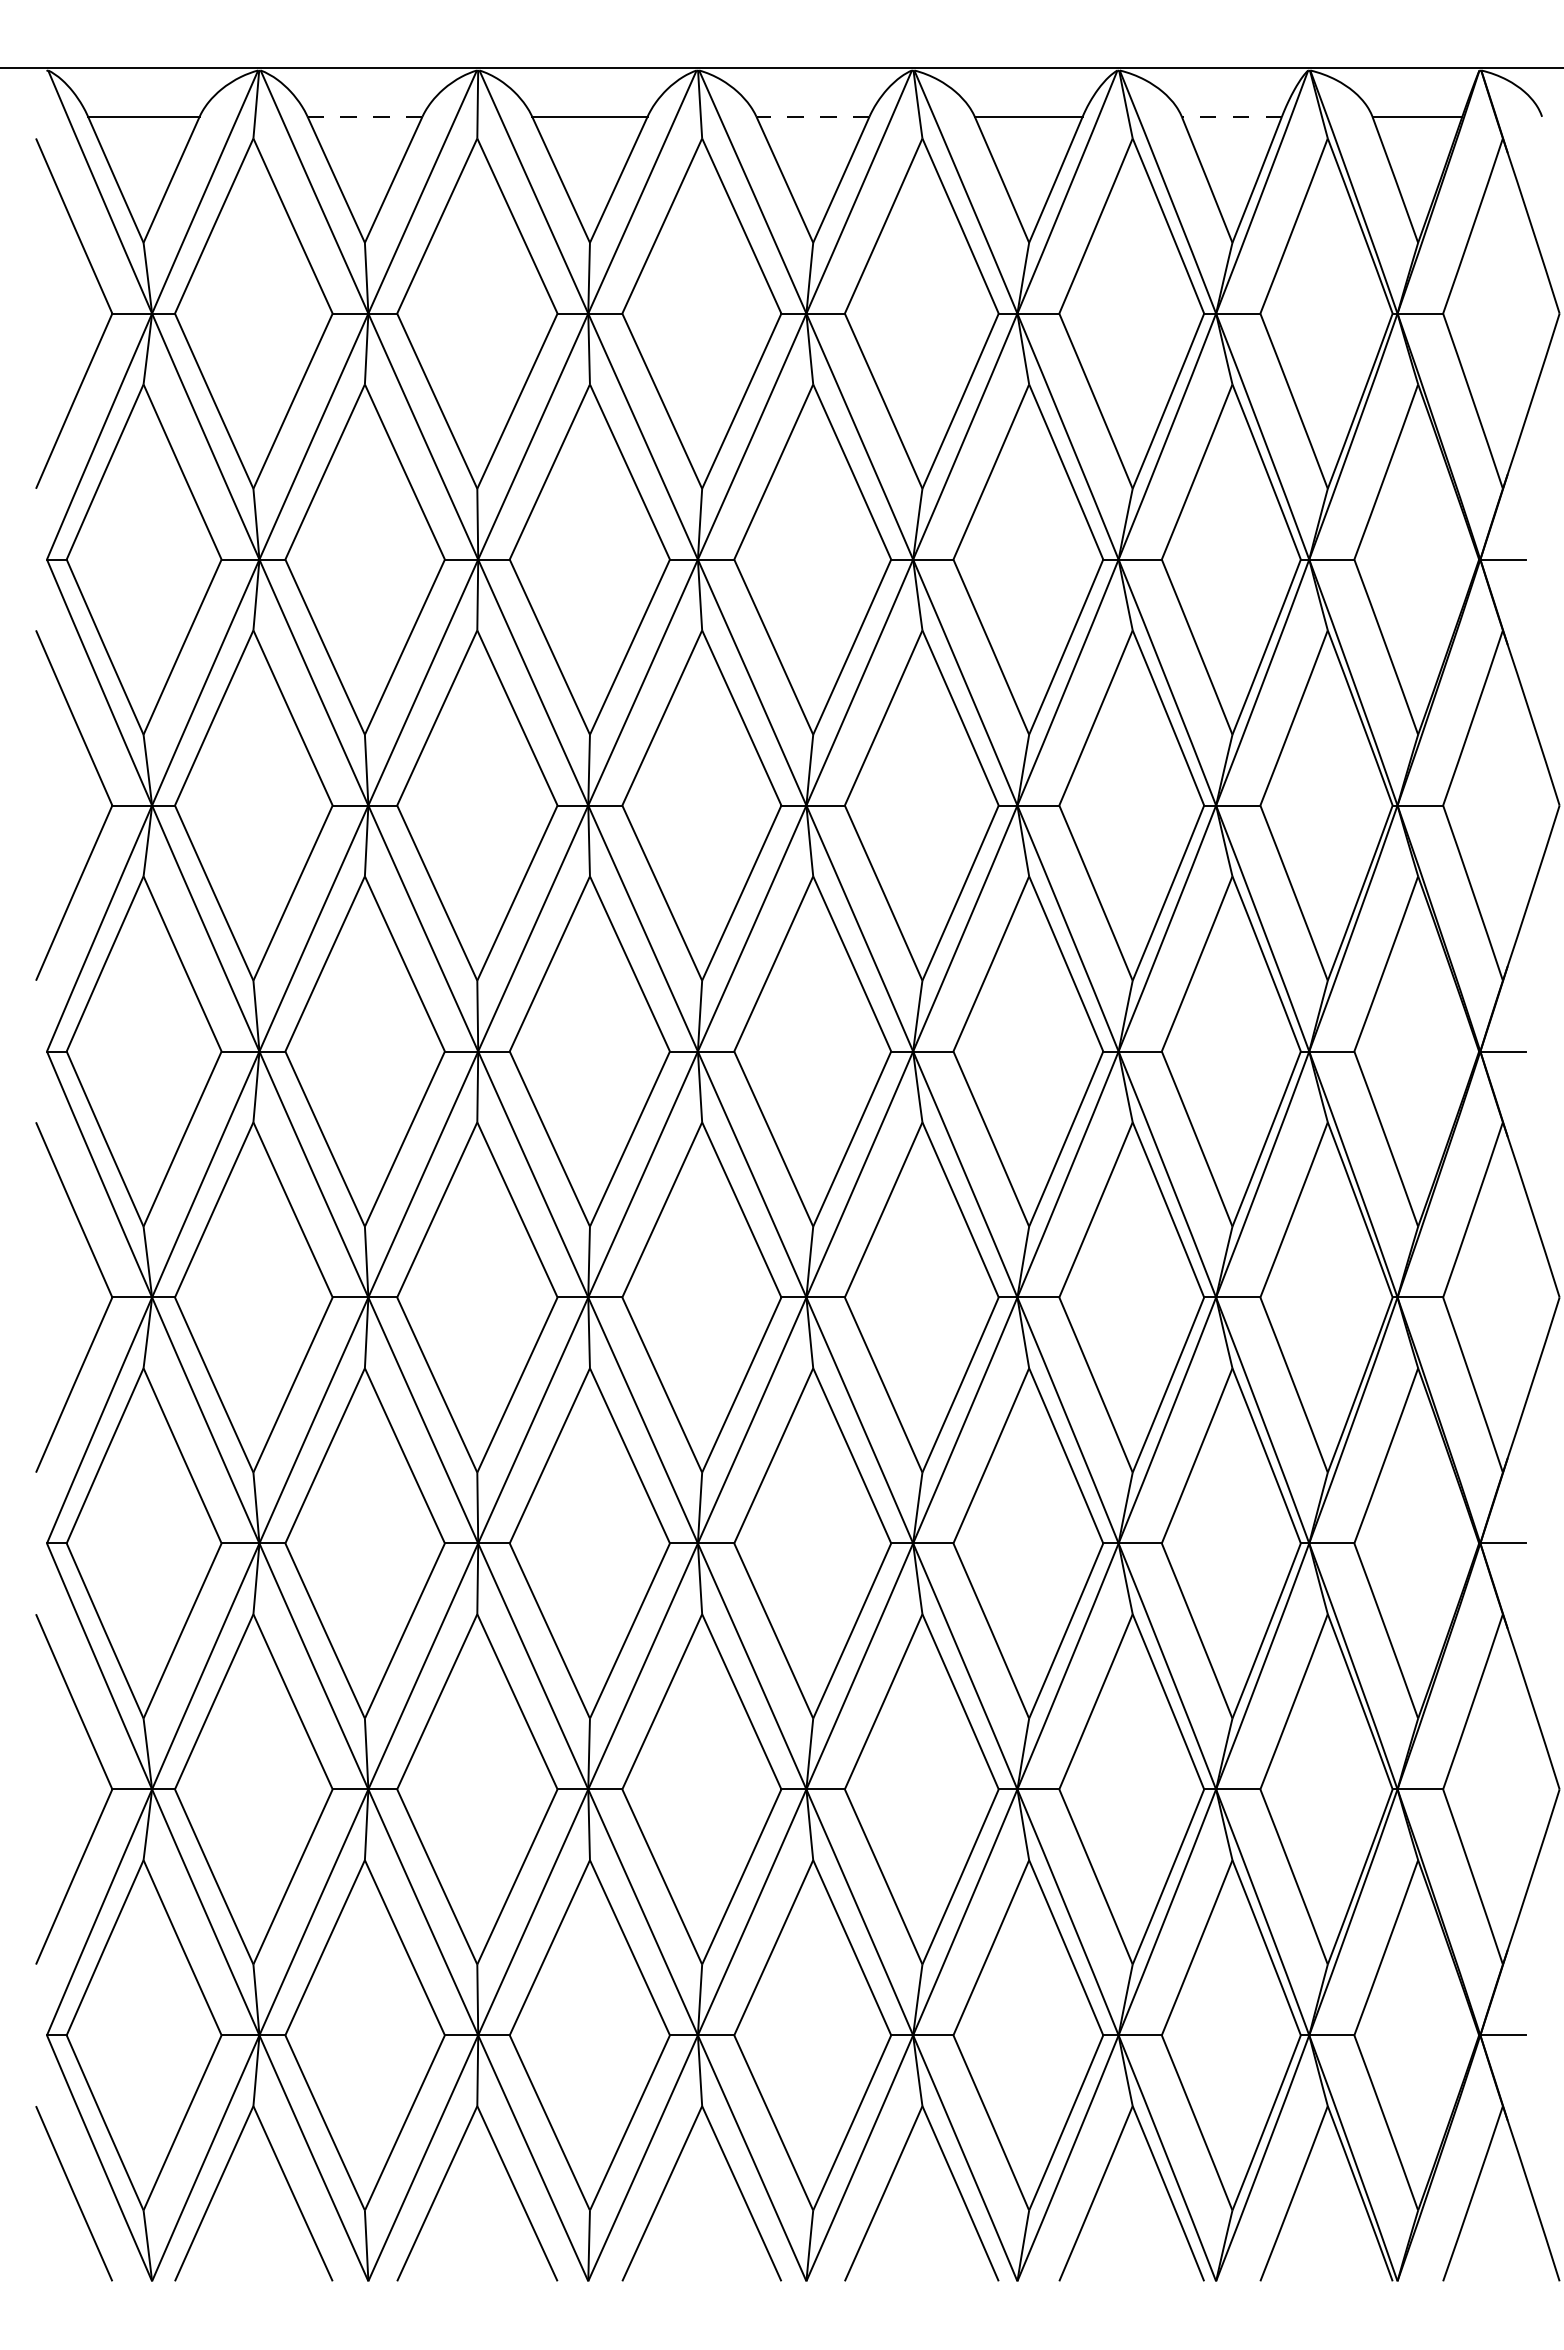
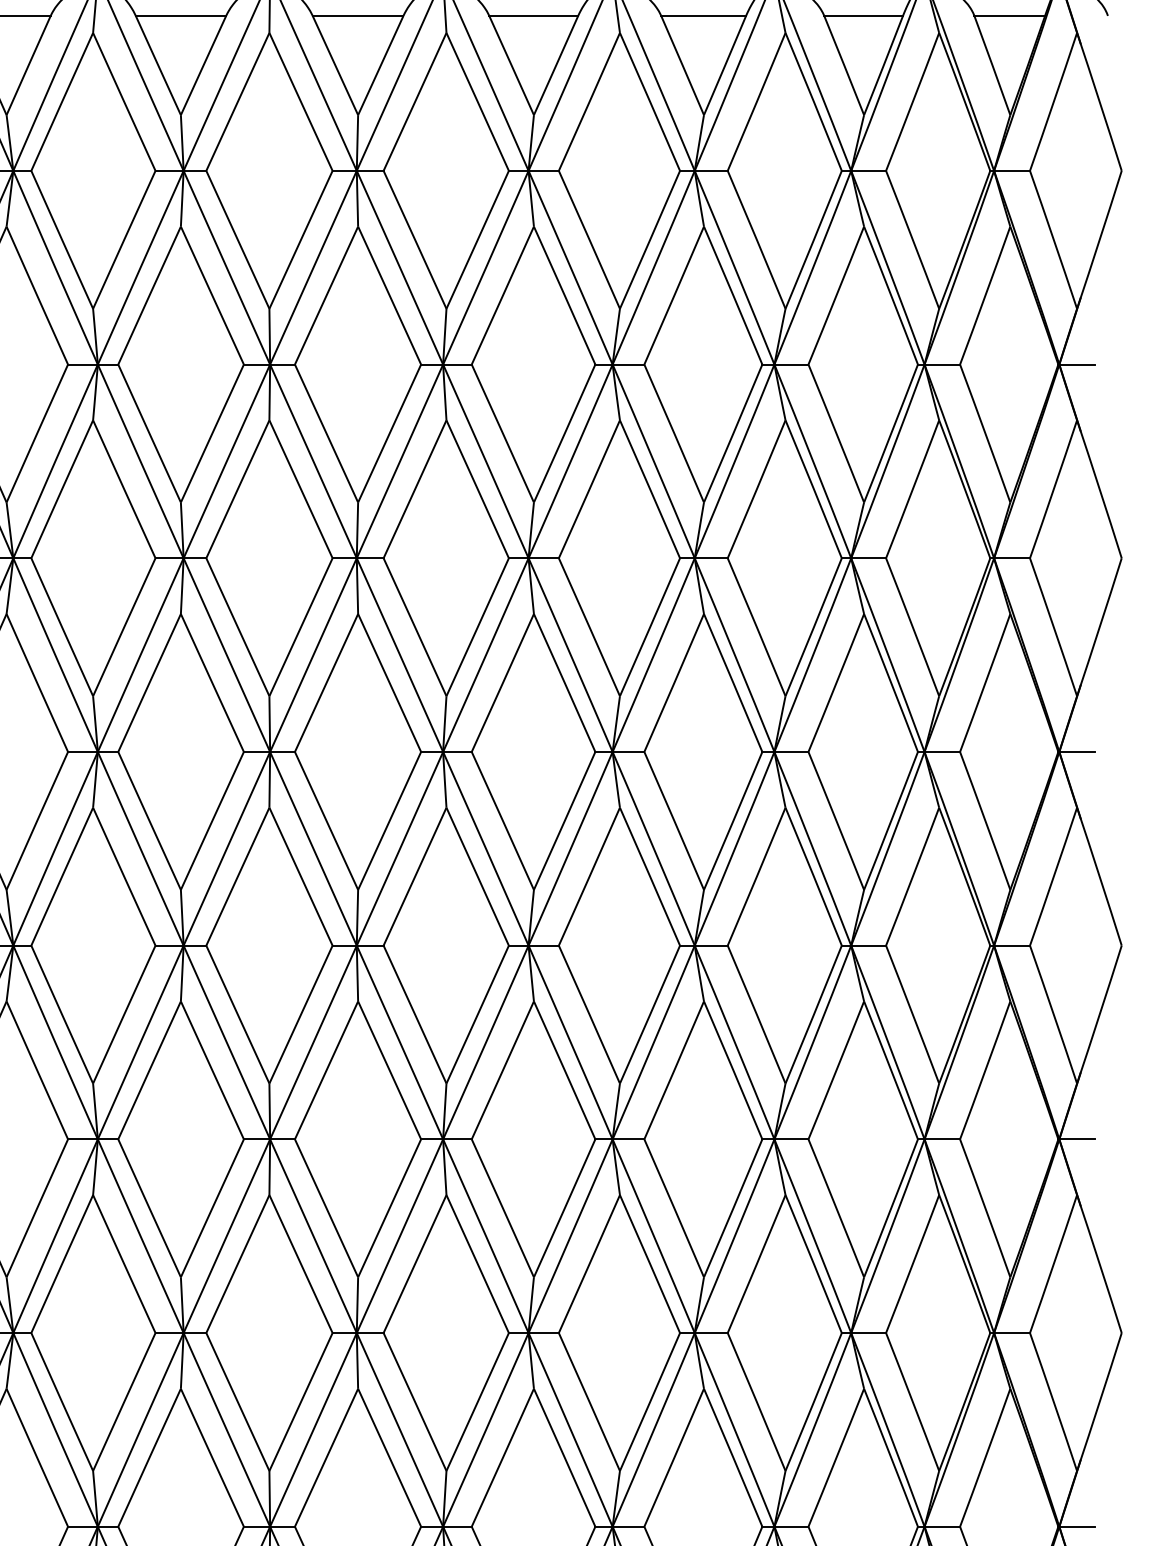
line: (364, 116) -> (180, 15), dashed -> solid
line: (812, 116) -> (533, 15), dashed -> solid
line: (1231, 116) -> (863, 15), dashed -> solid

